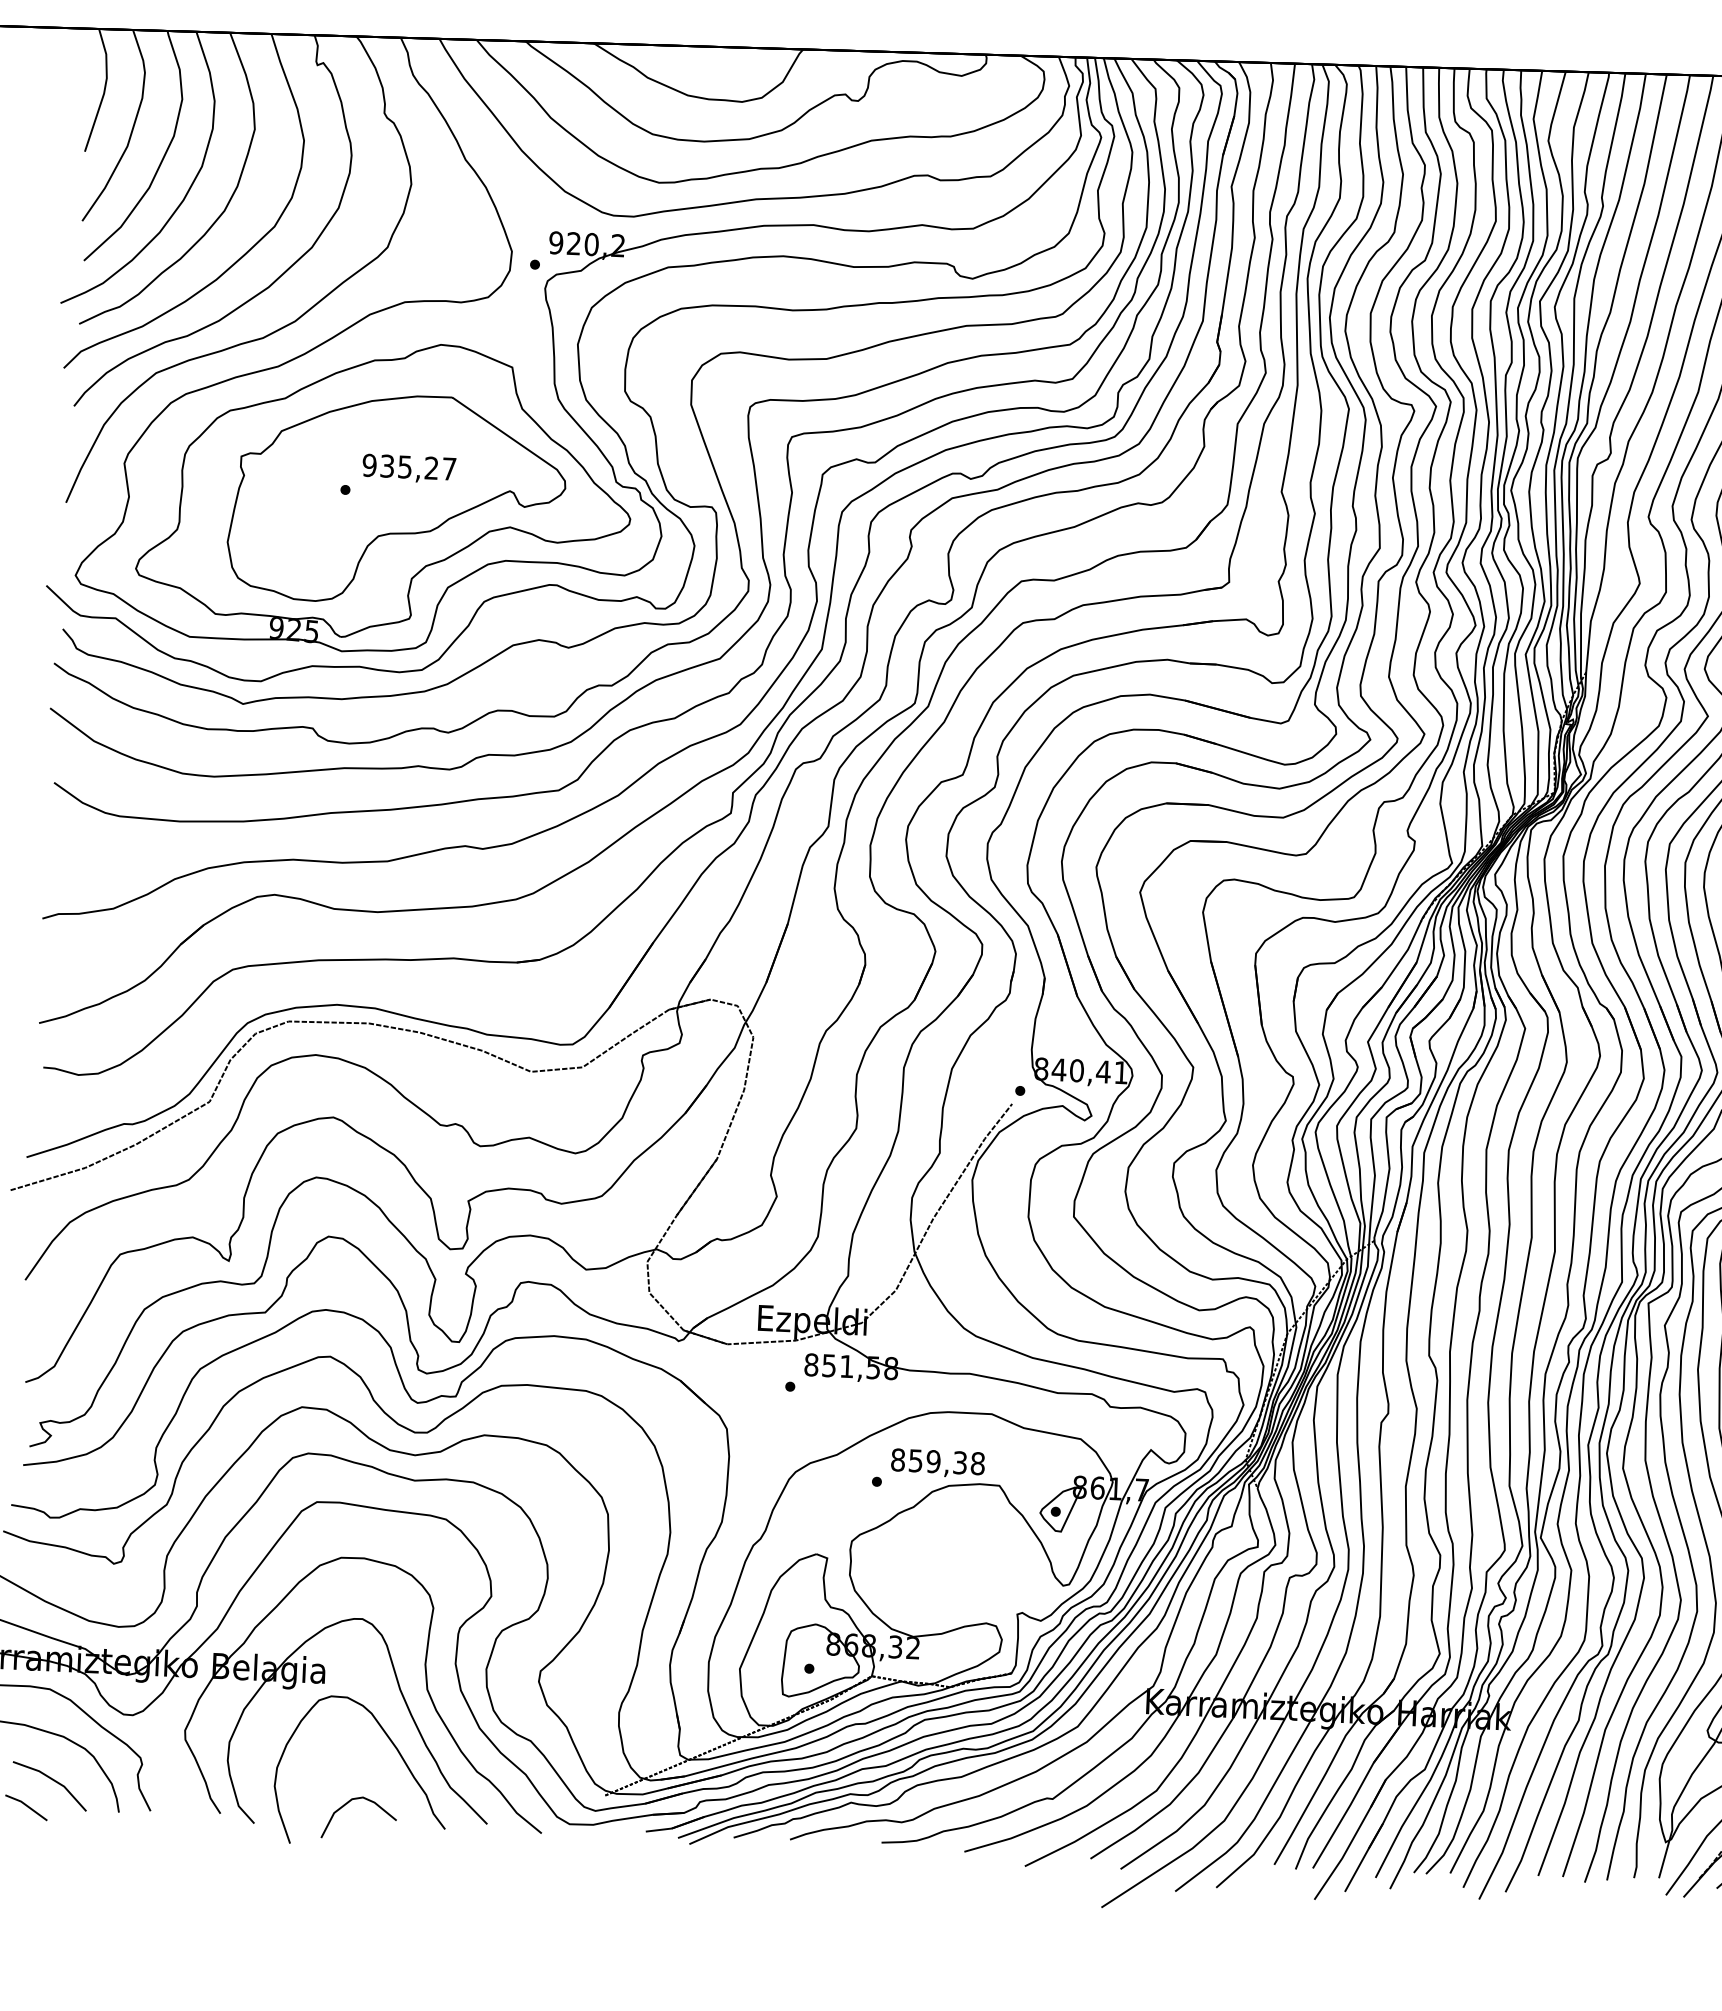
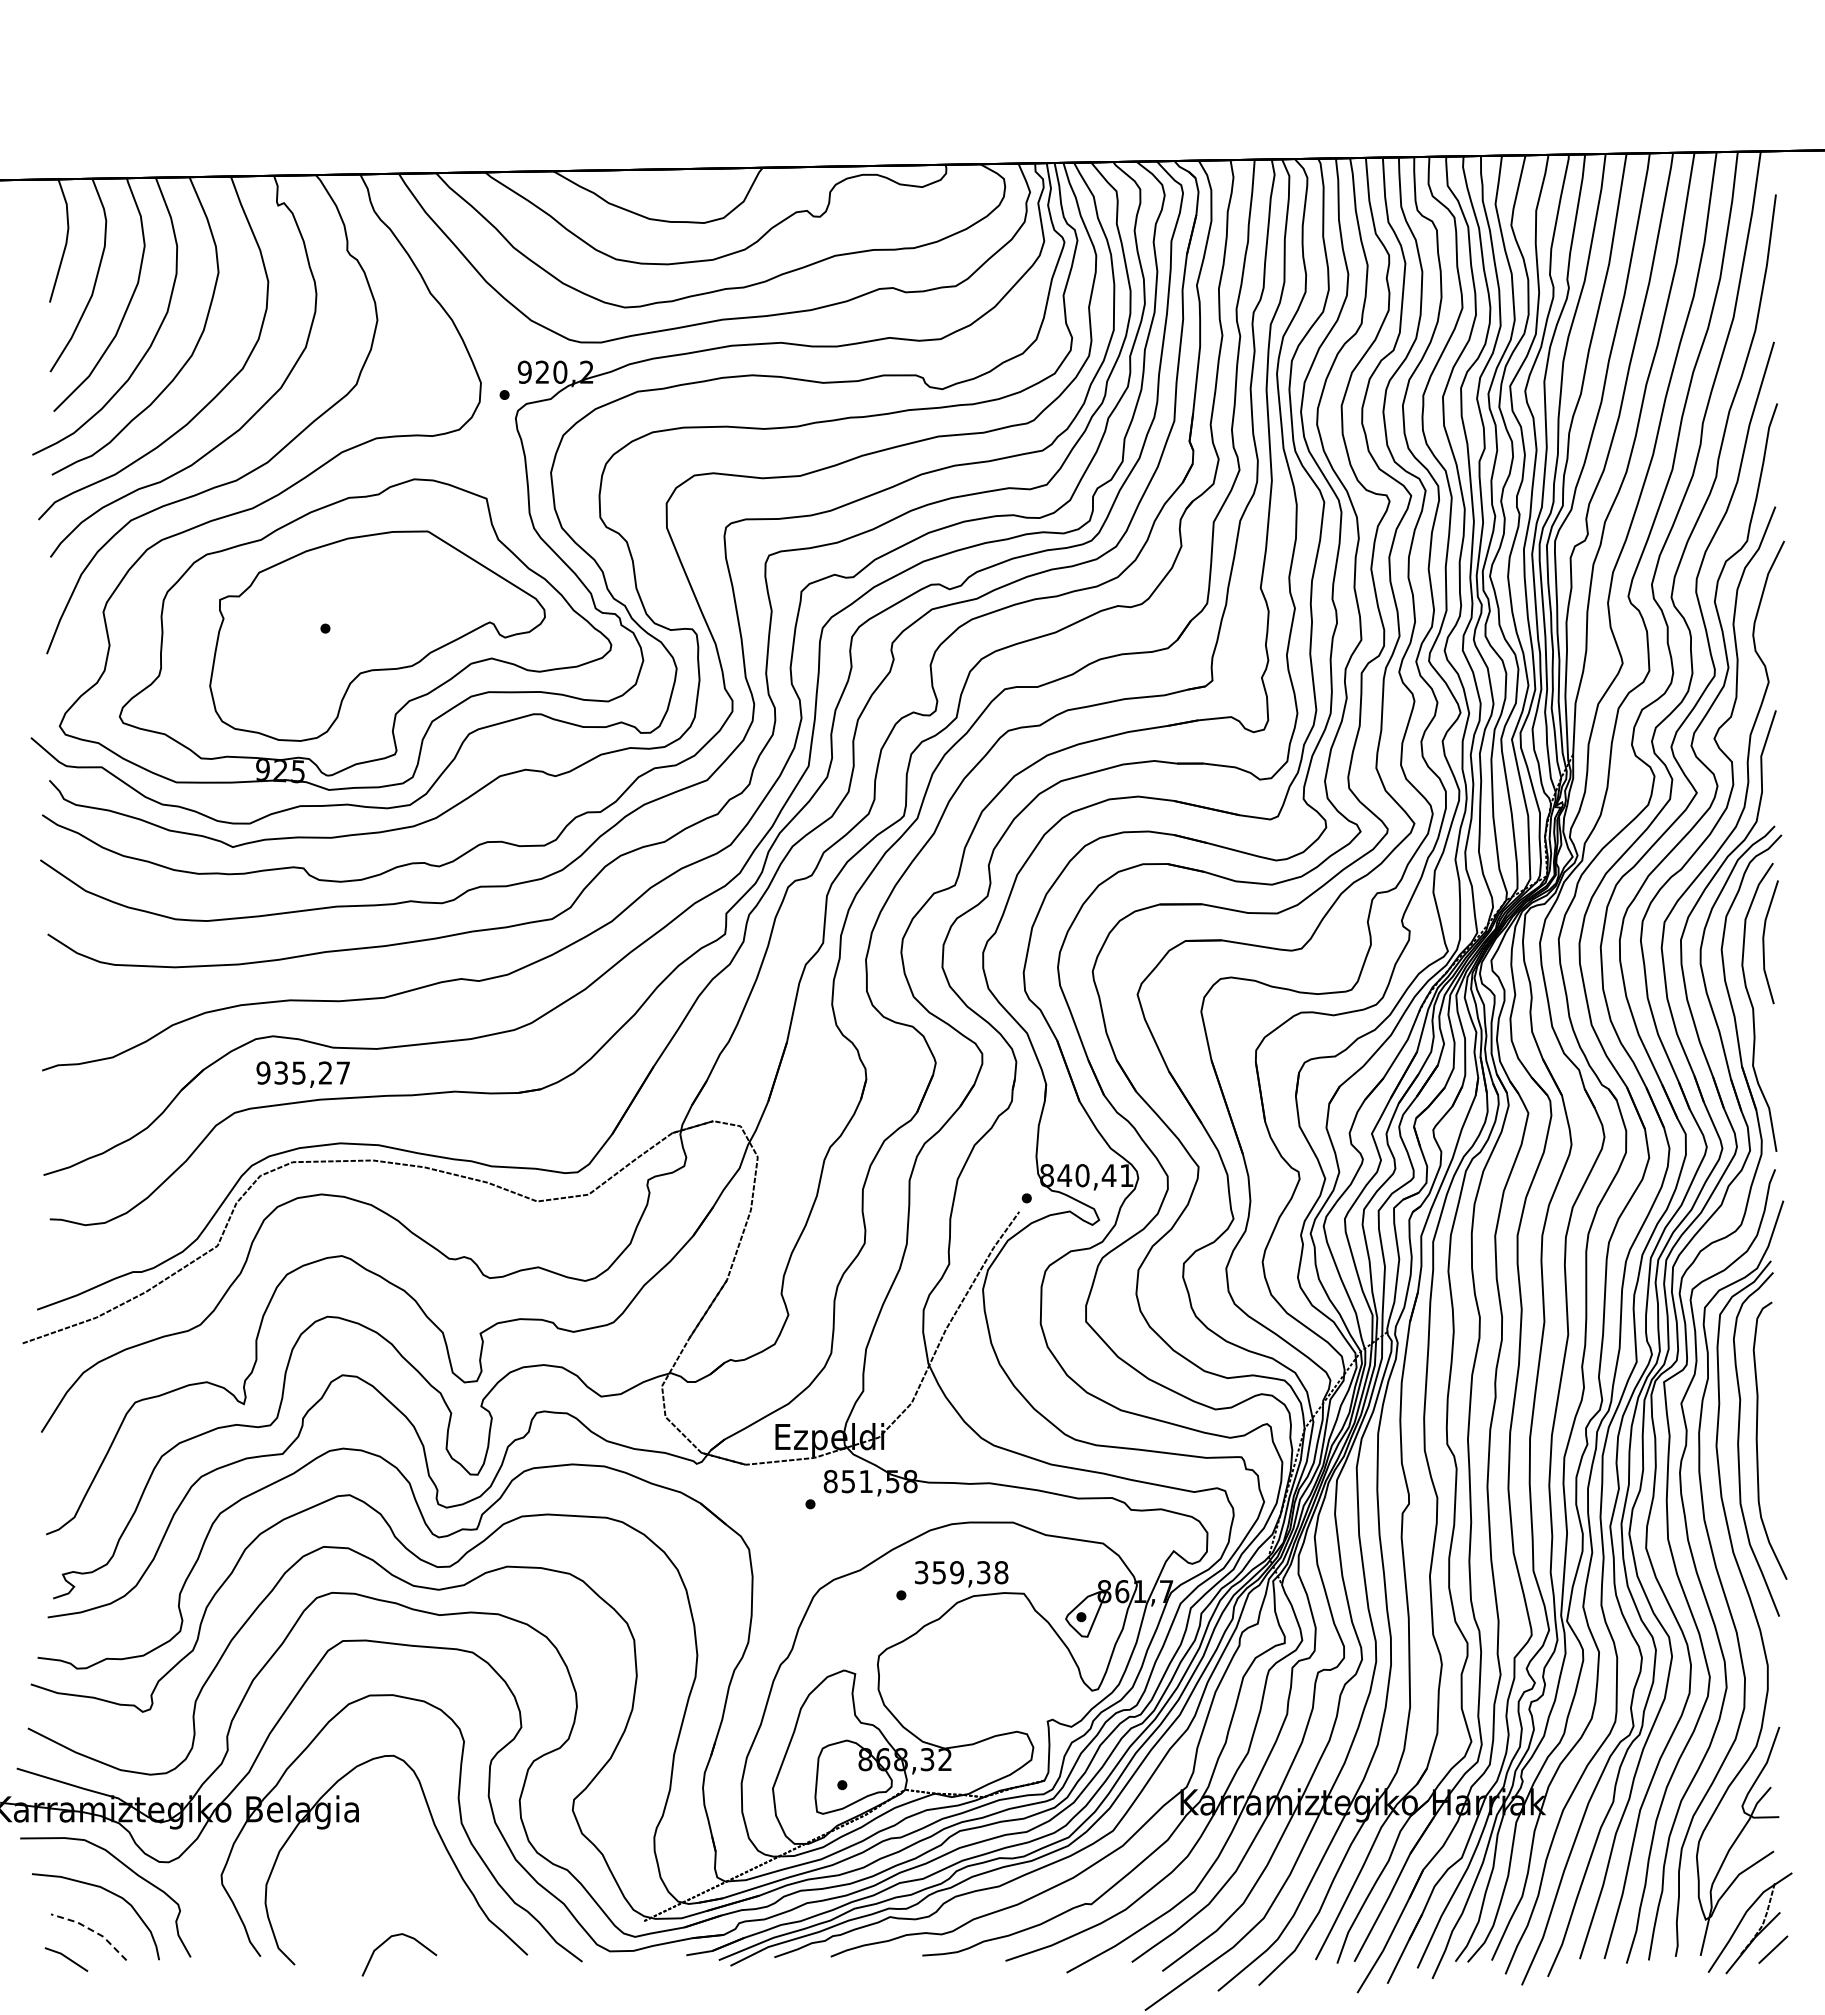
text: (408, 468) -> (302, 1074), moved
text: (898, 1459) -> (921, 1572), 859,38 -> 359,38
curve: (393, 1746) -> (430, 1881), removed
line: (54, 1780) -> (93, 1931), solid -> dashed

